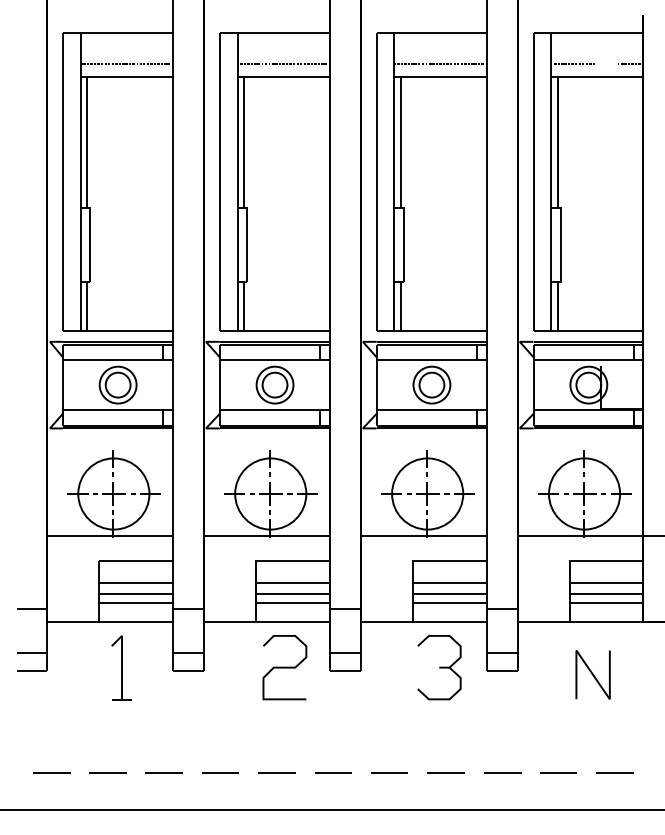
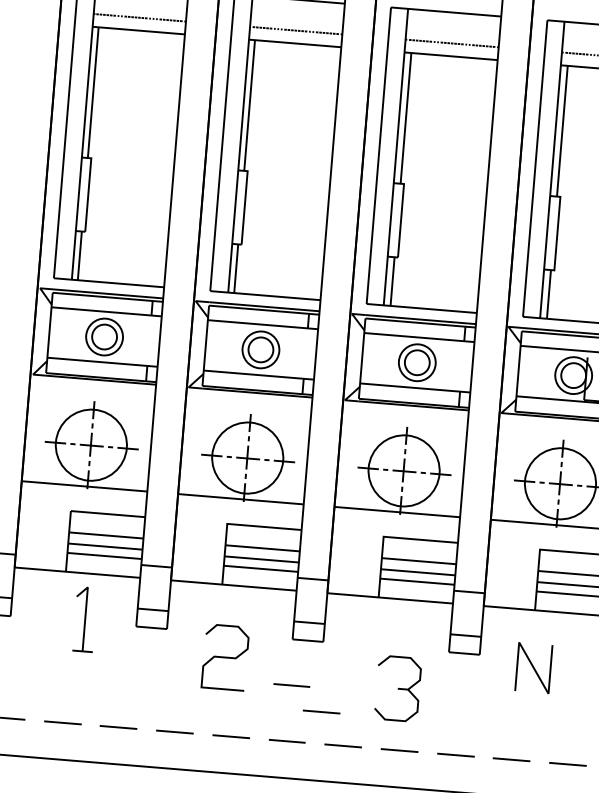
curve: (284, 667) -> (225, 657), moved
part: (439, 667) -> (398, 688), moved
curve: (592, 674) -> (533, 667), moved
line: (333, 716) -> (292, 684), added
line: (364, 740) -> (320, 711), added

